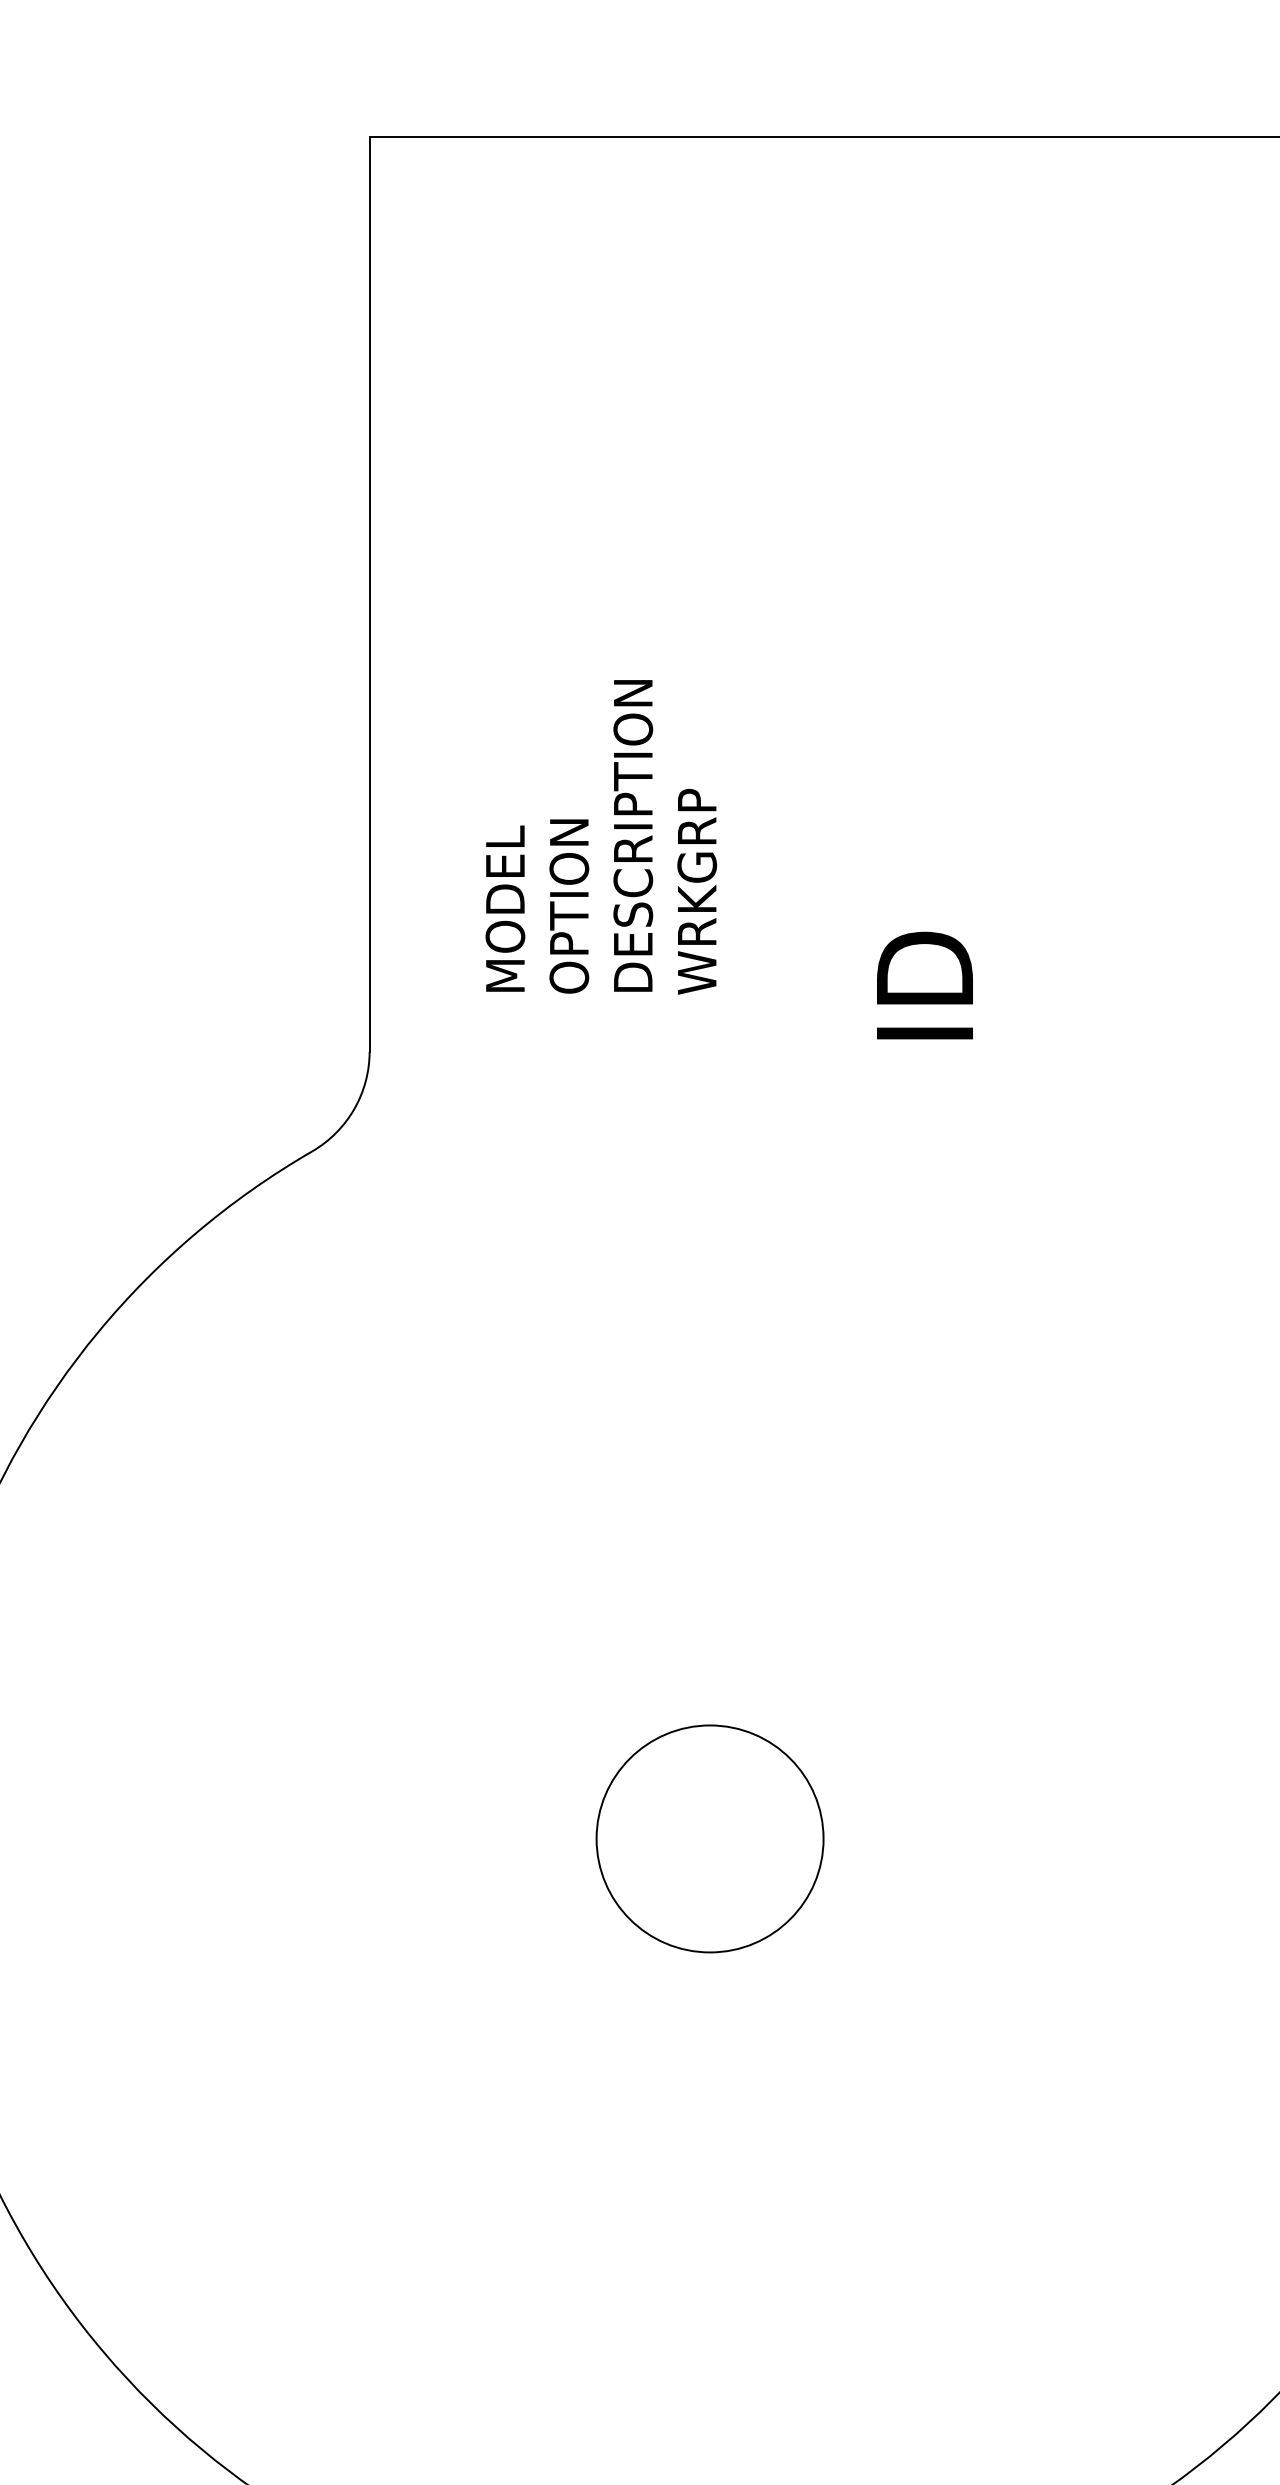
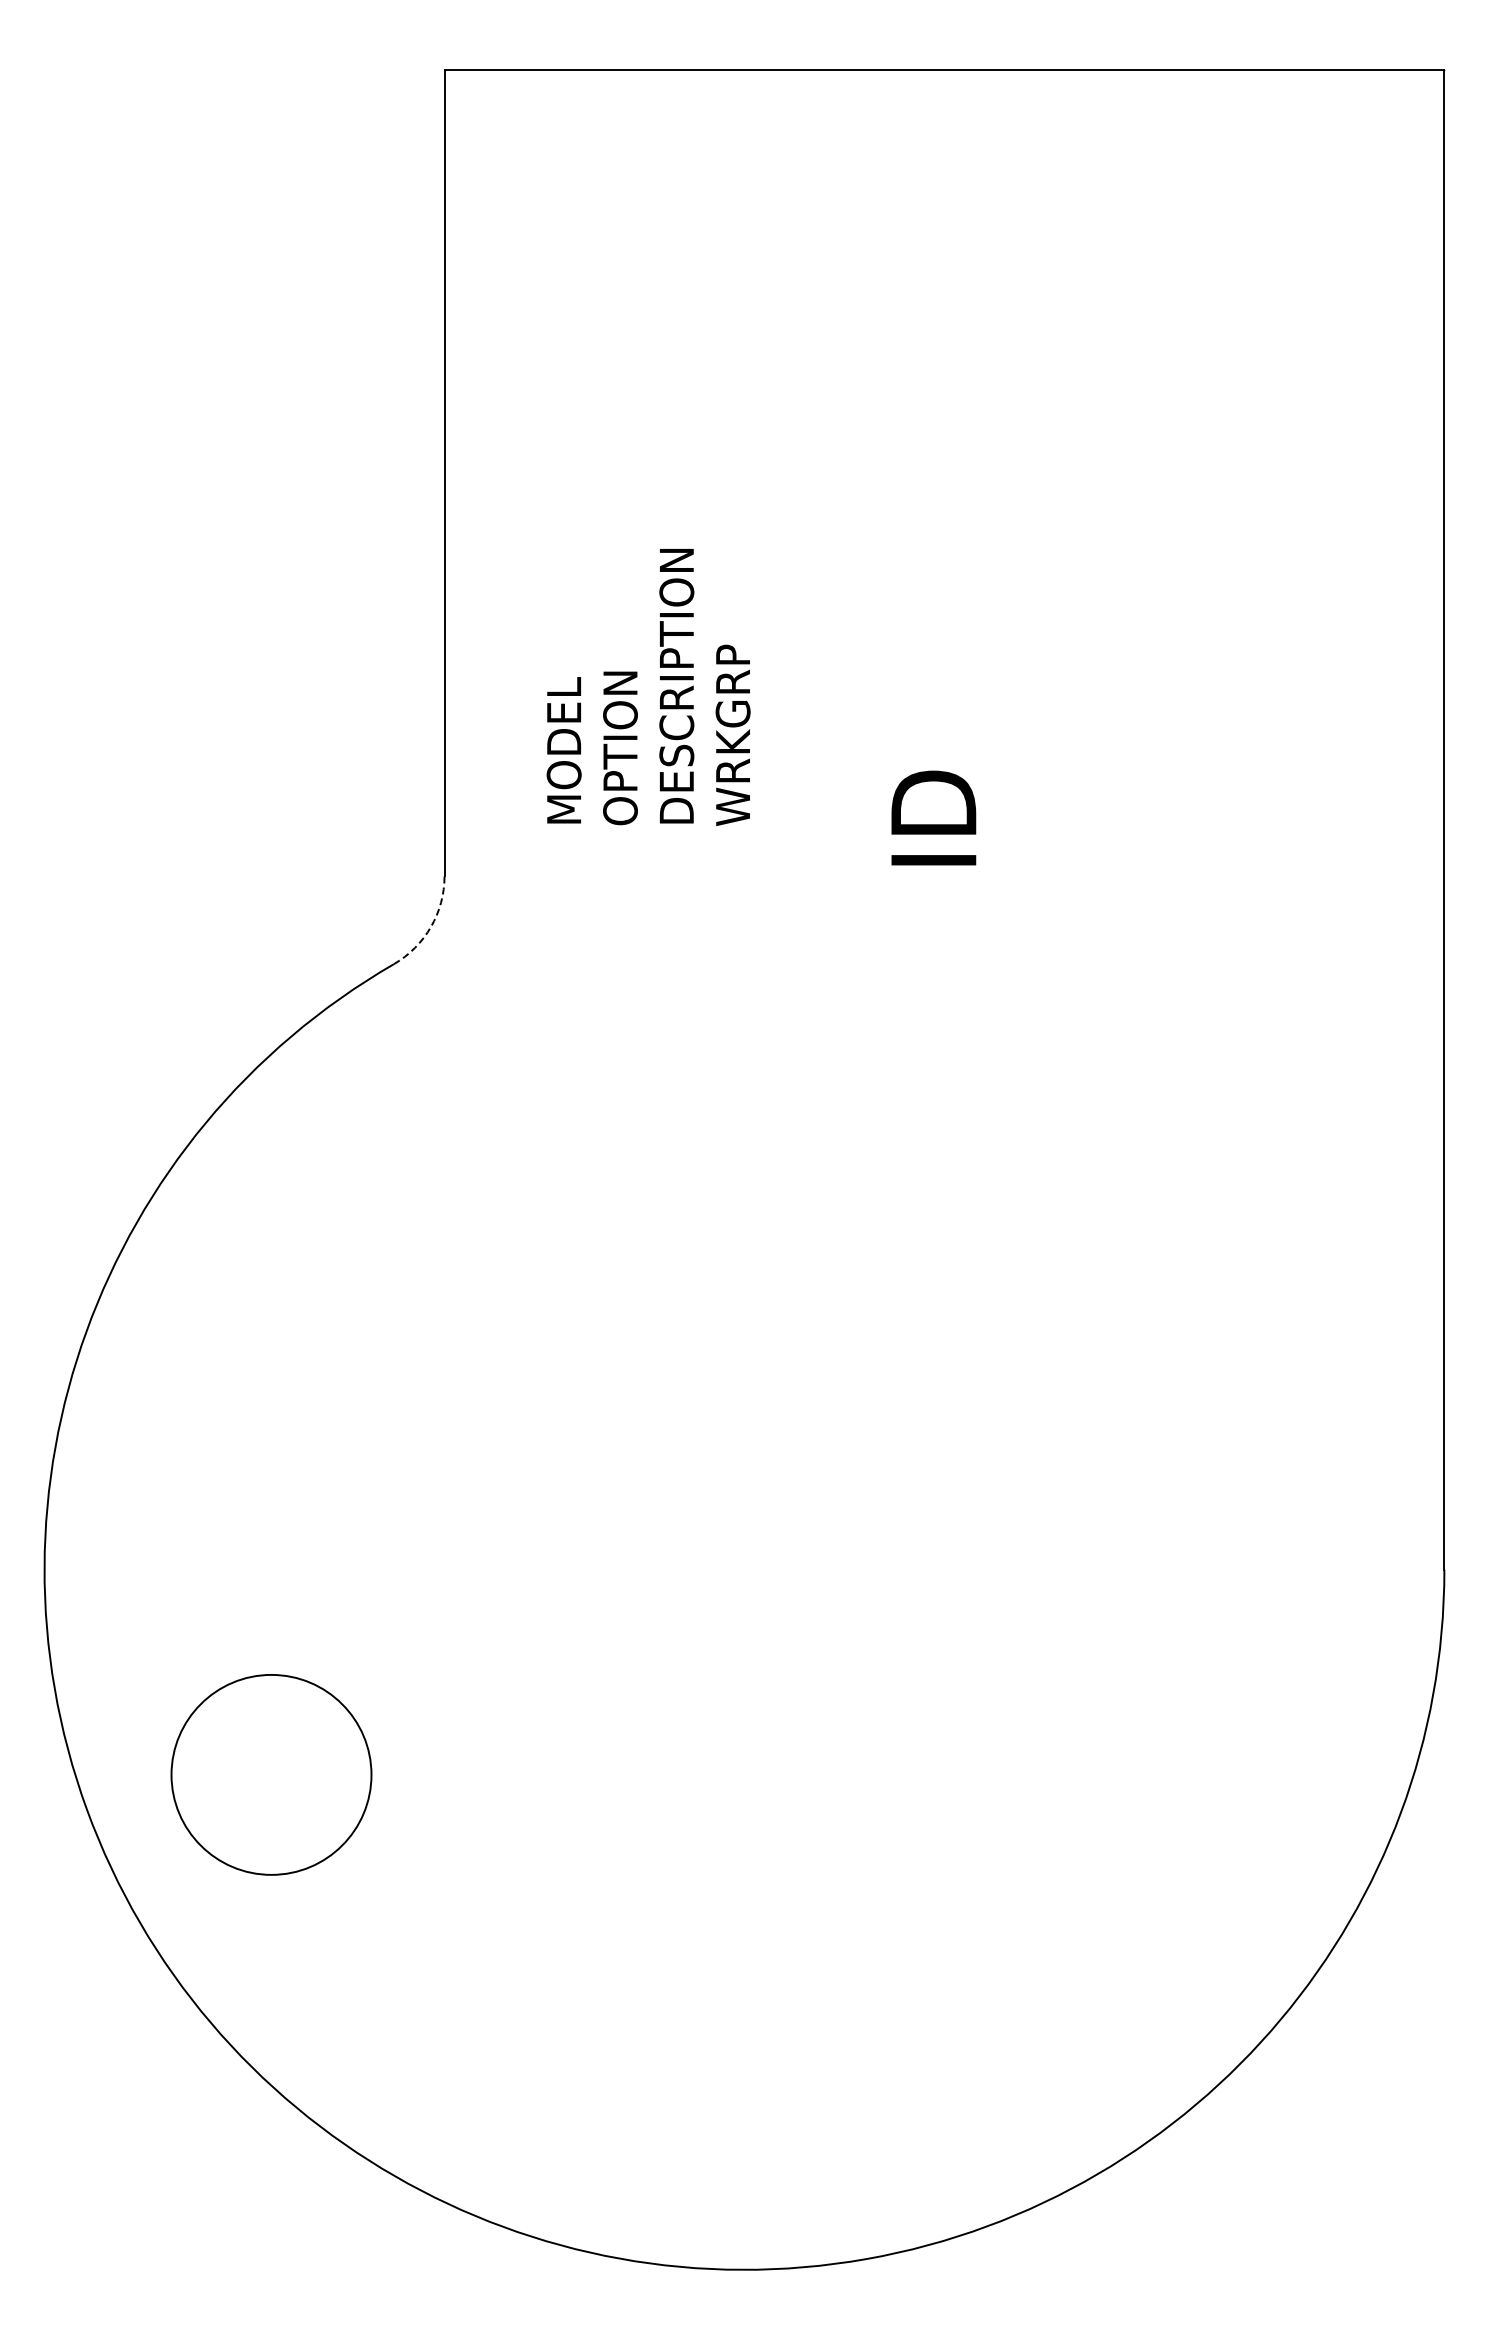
arc: (353, 1109) -> (430, 927), solid -> dashed
circle: (710, 1838) -> (271, 1774), moved

